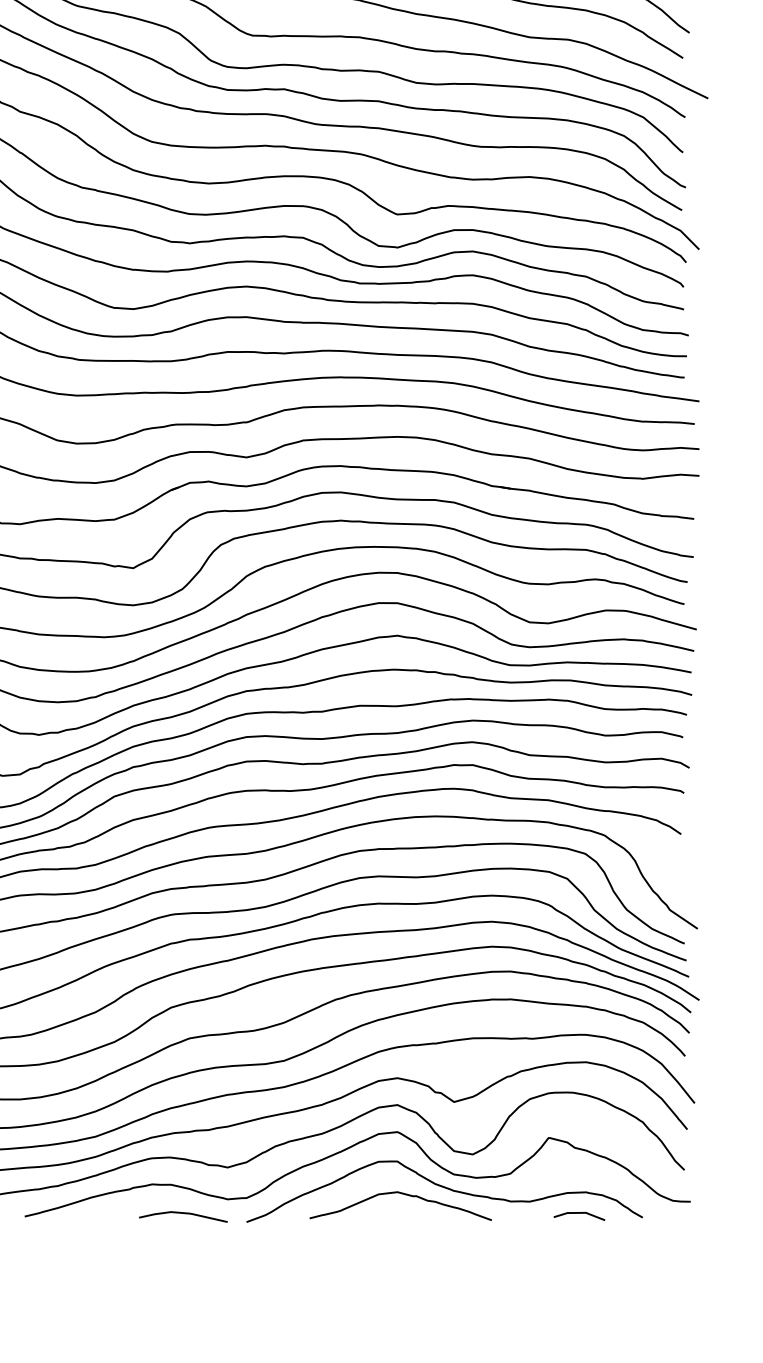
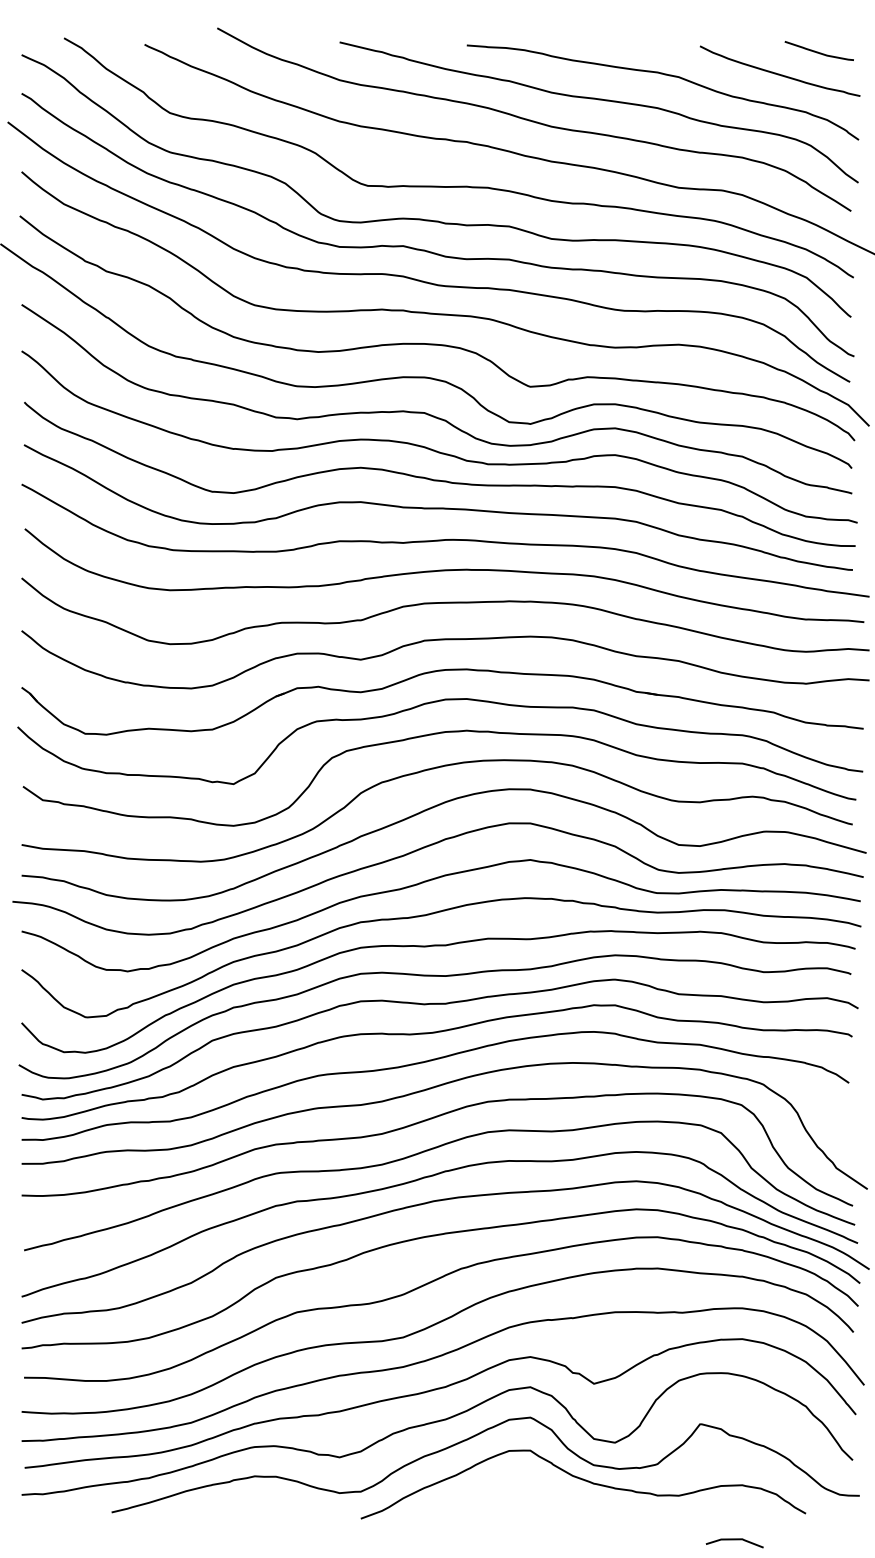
curve: (404, 1195) -> (538, 1488), removed
curve: (183, 1213) -> (289, 1509), removed
line: (579, 1213) -> (734, 1540), moved

